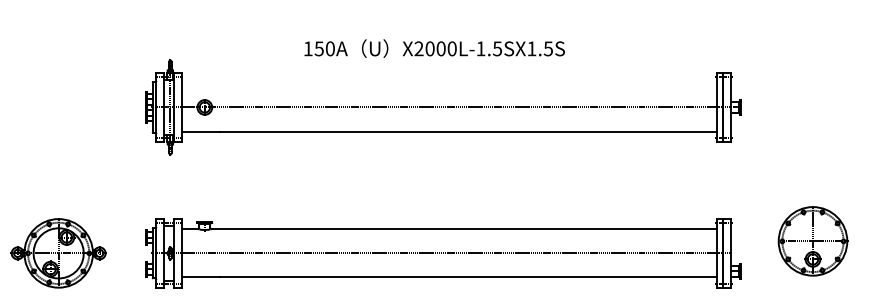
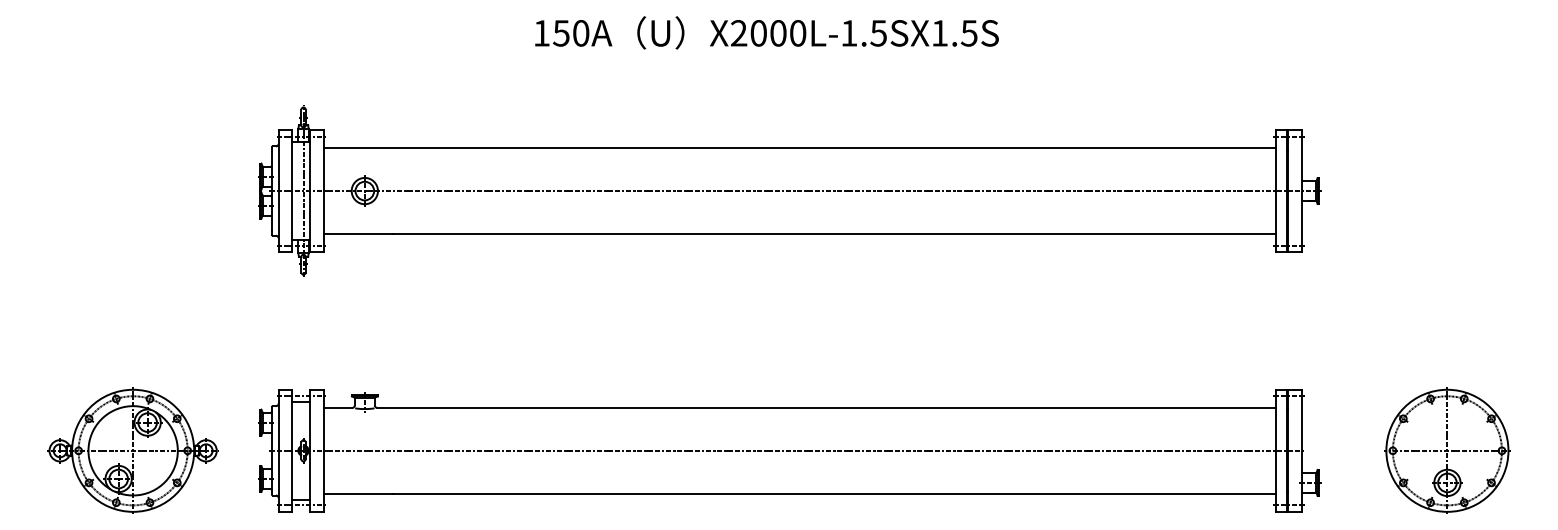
text: (434, 48) -> (766, 32), moved
line: (448, 83) -> (798, 148), added
part: (812, 241) -> (1446, 451), moved
part: (58, 253) -> (132, 451), moved

